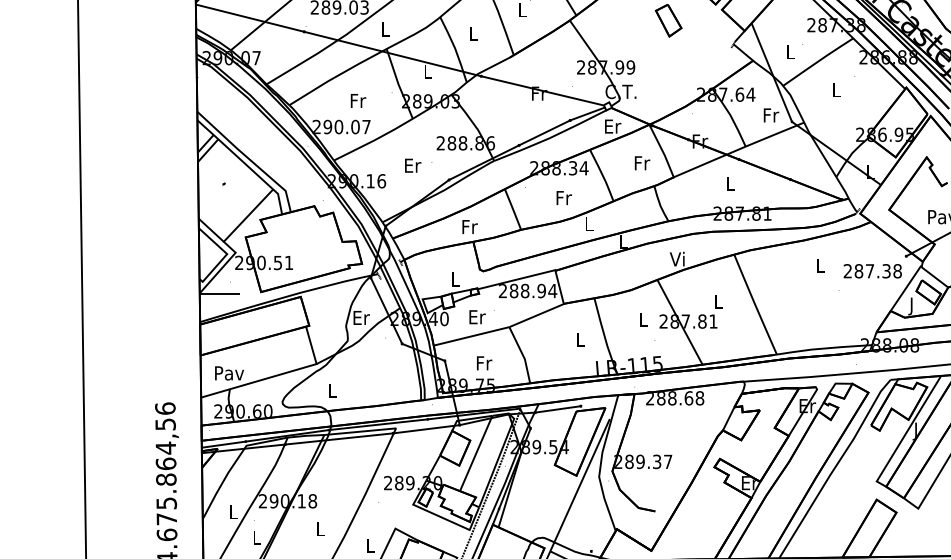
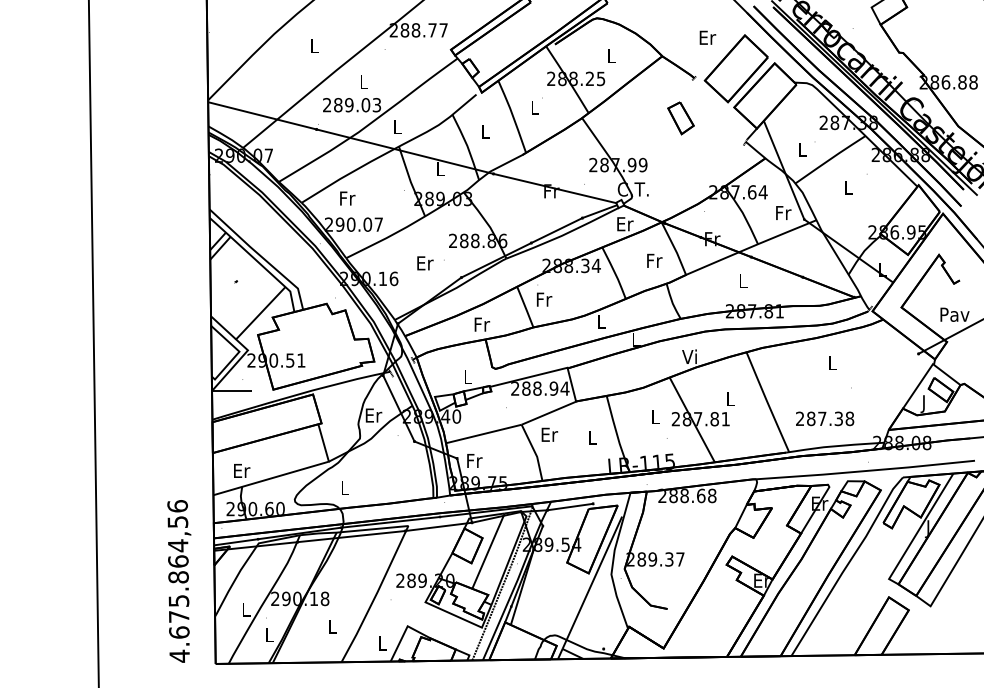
text: (358, 100) -> (347, 198), moved
text: (564, 197) -> (544, 299), moved
text: (873, 270) -> (825, 418), moved
text: (477, 316) -> (549, 434), moved
text: (484, 362) -> (474, 460), moved
text: (229, 373) -> (241, 471), Pav -> Er

